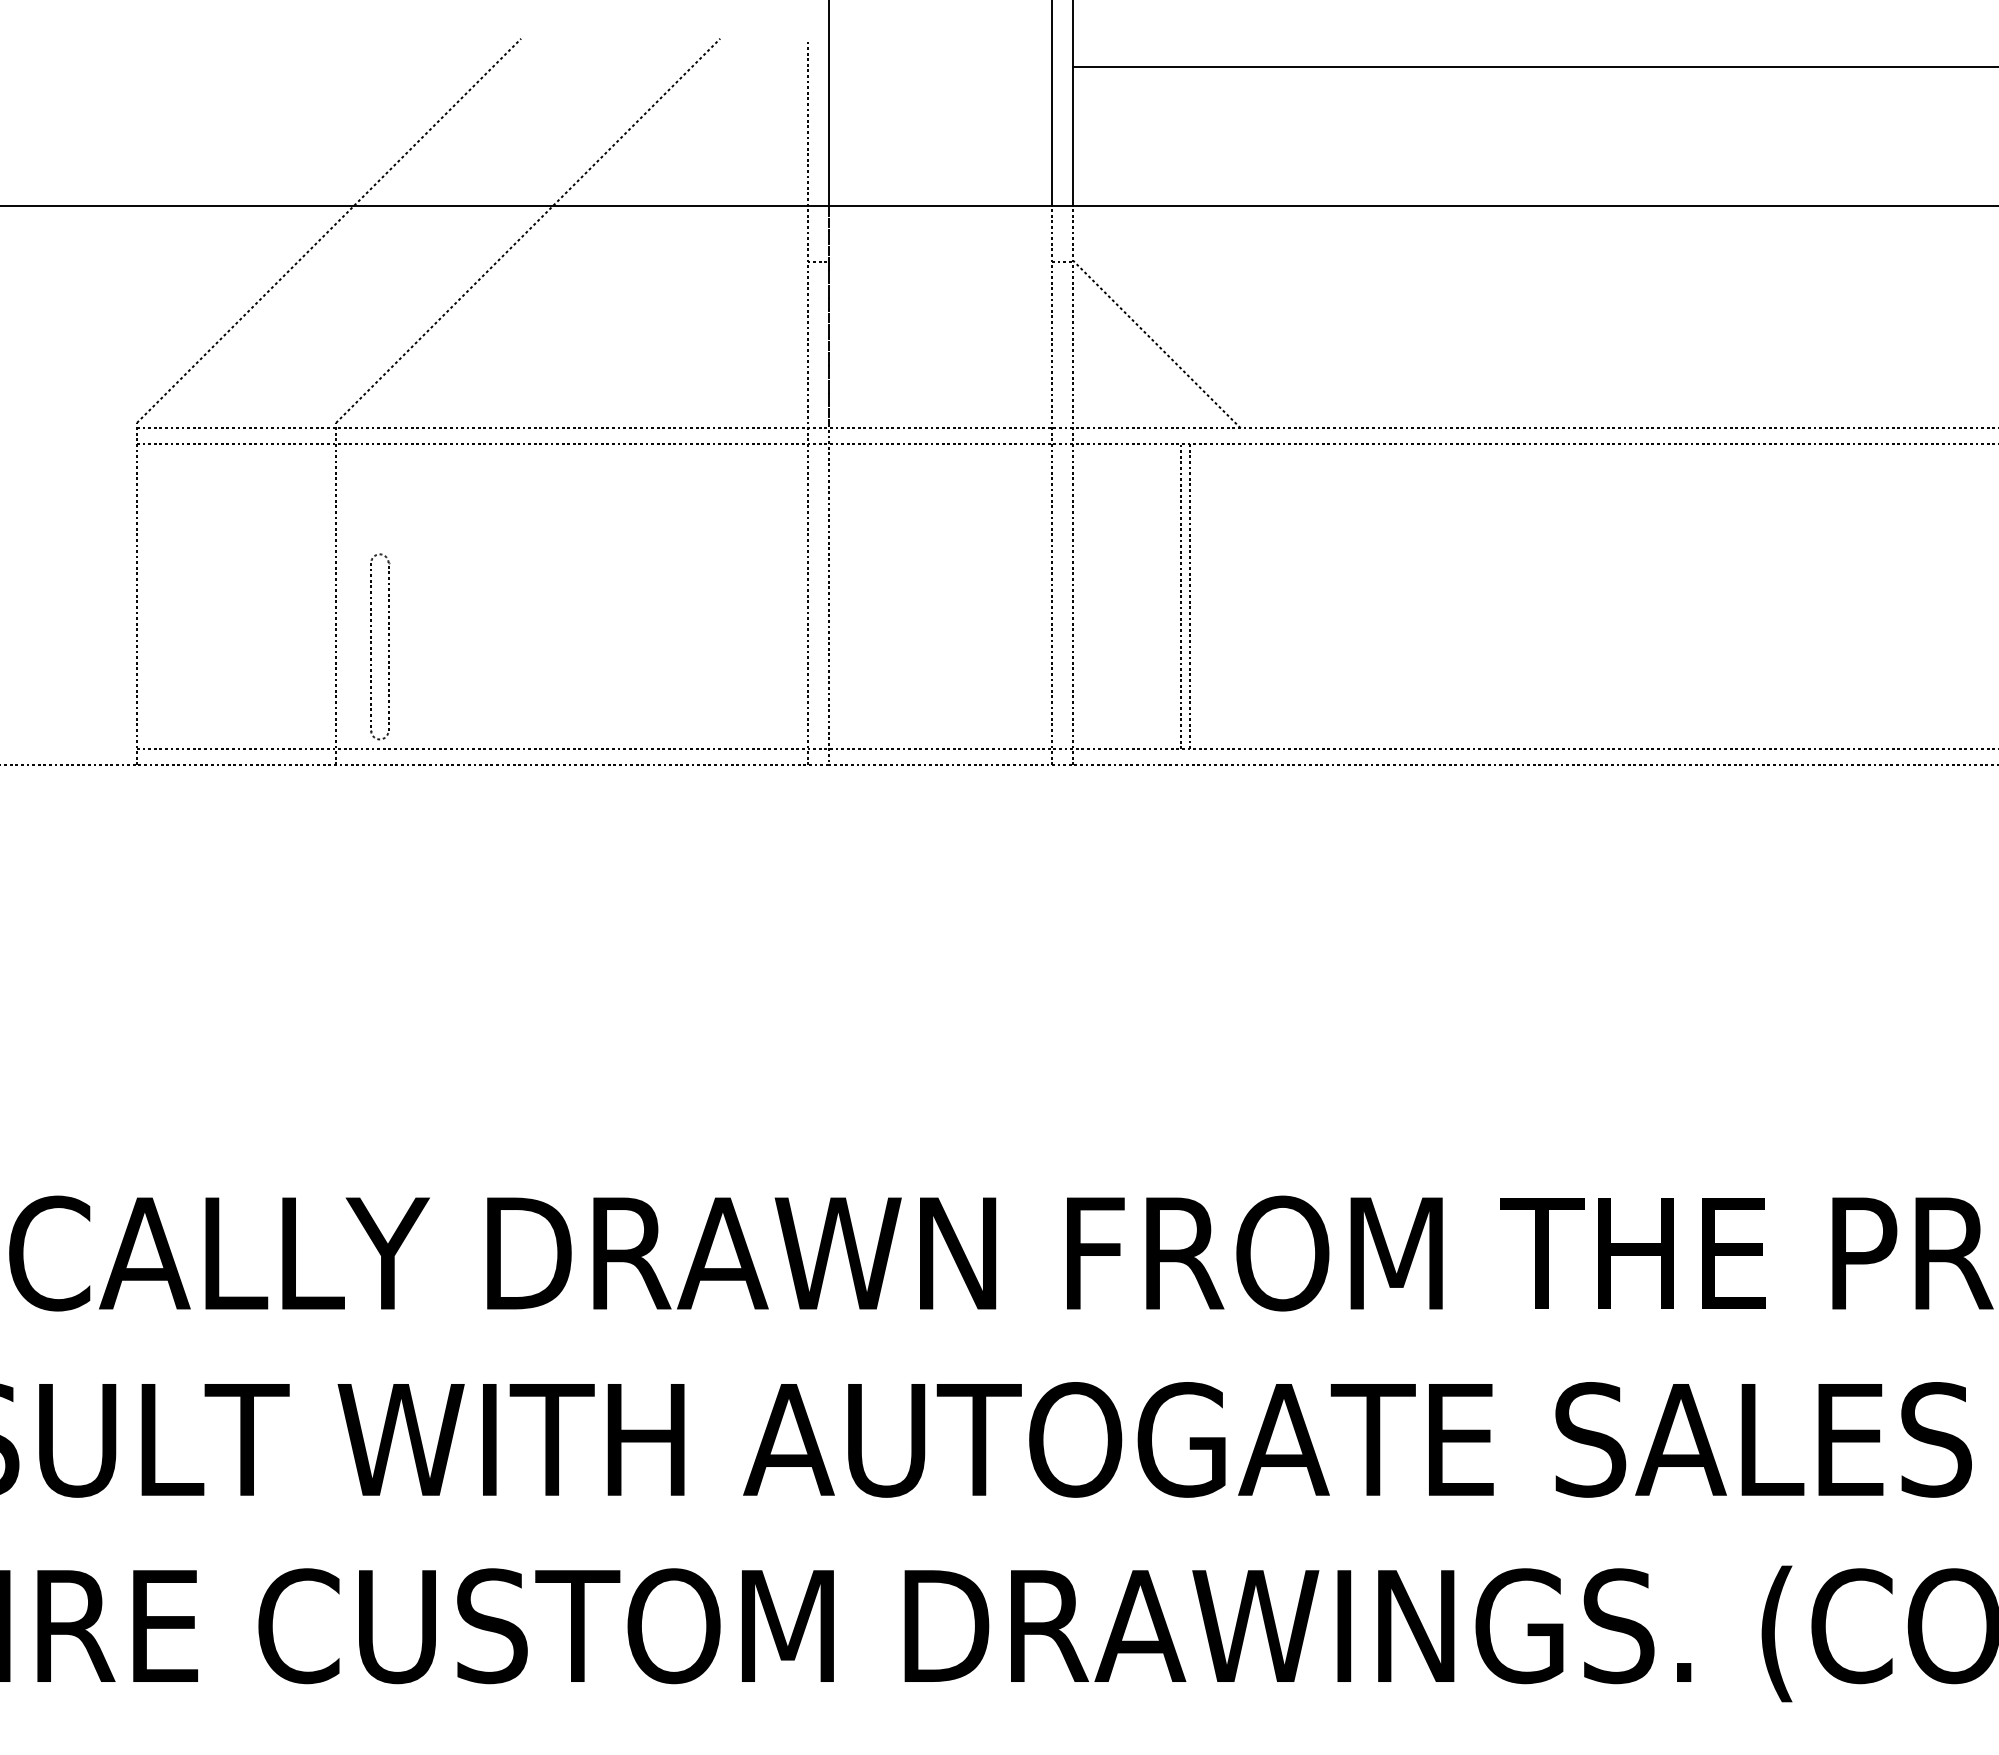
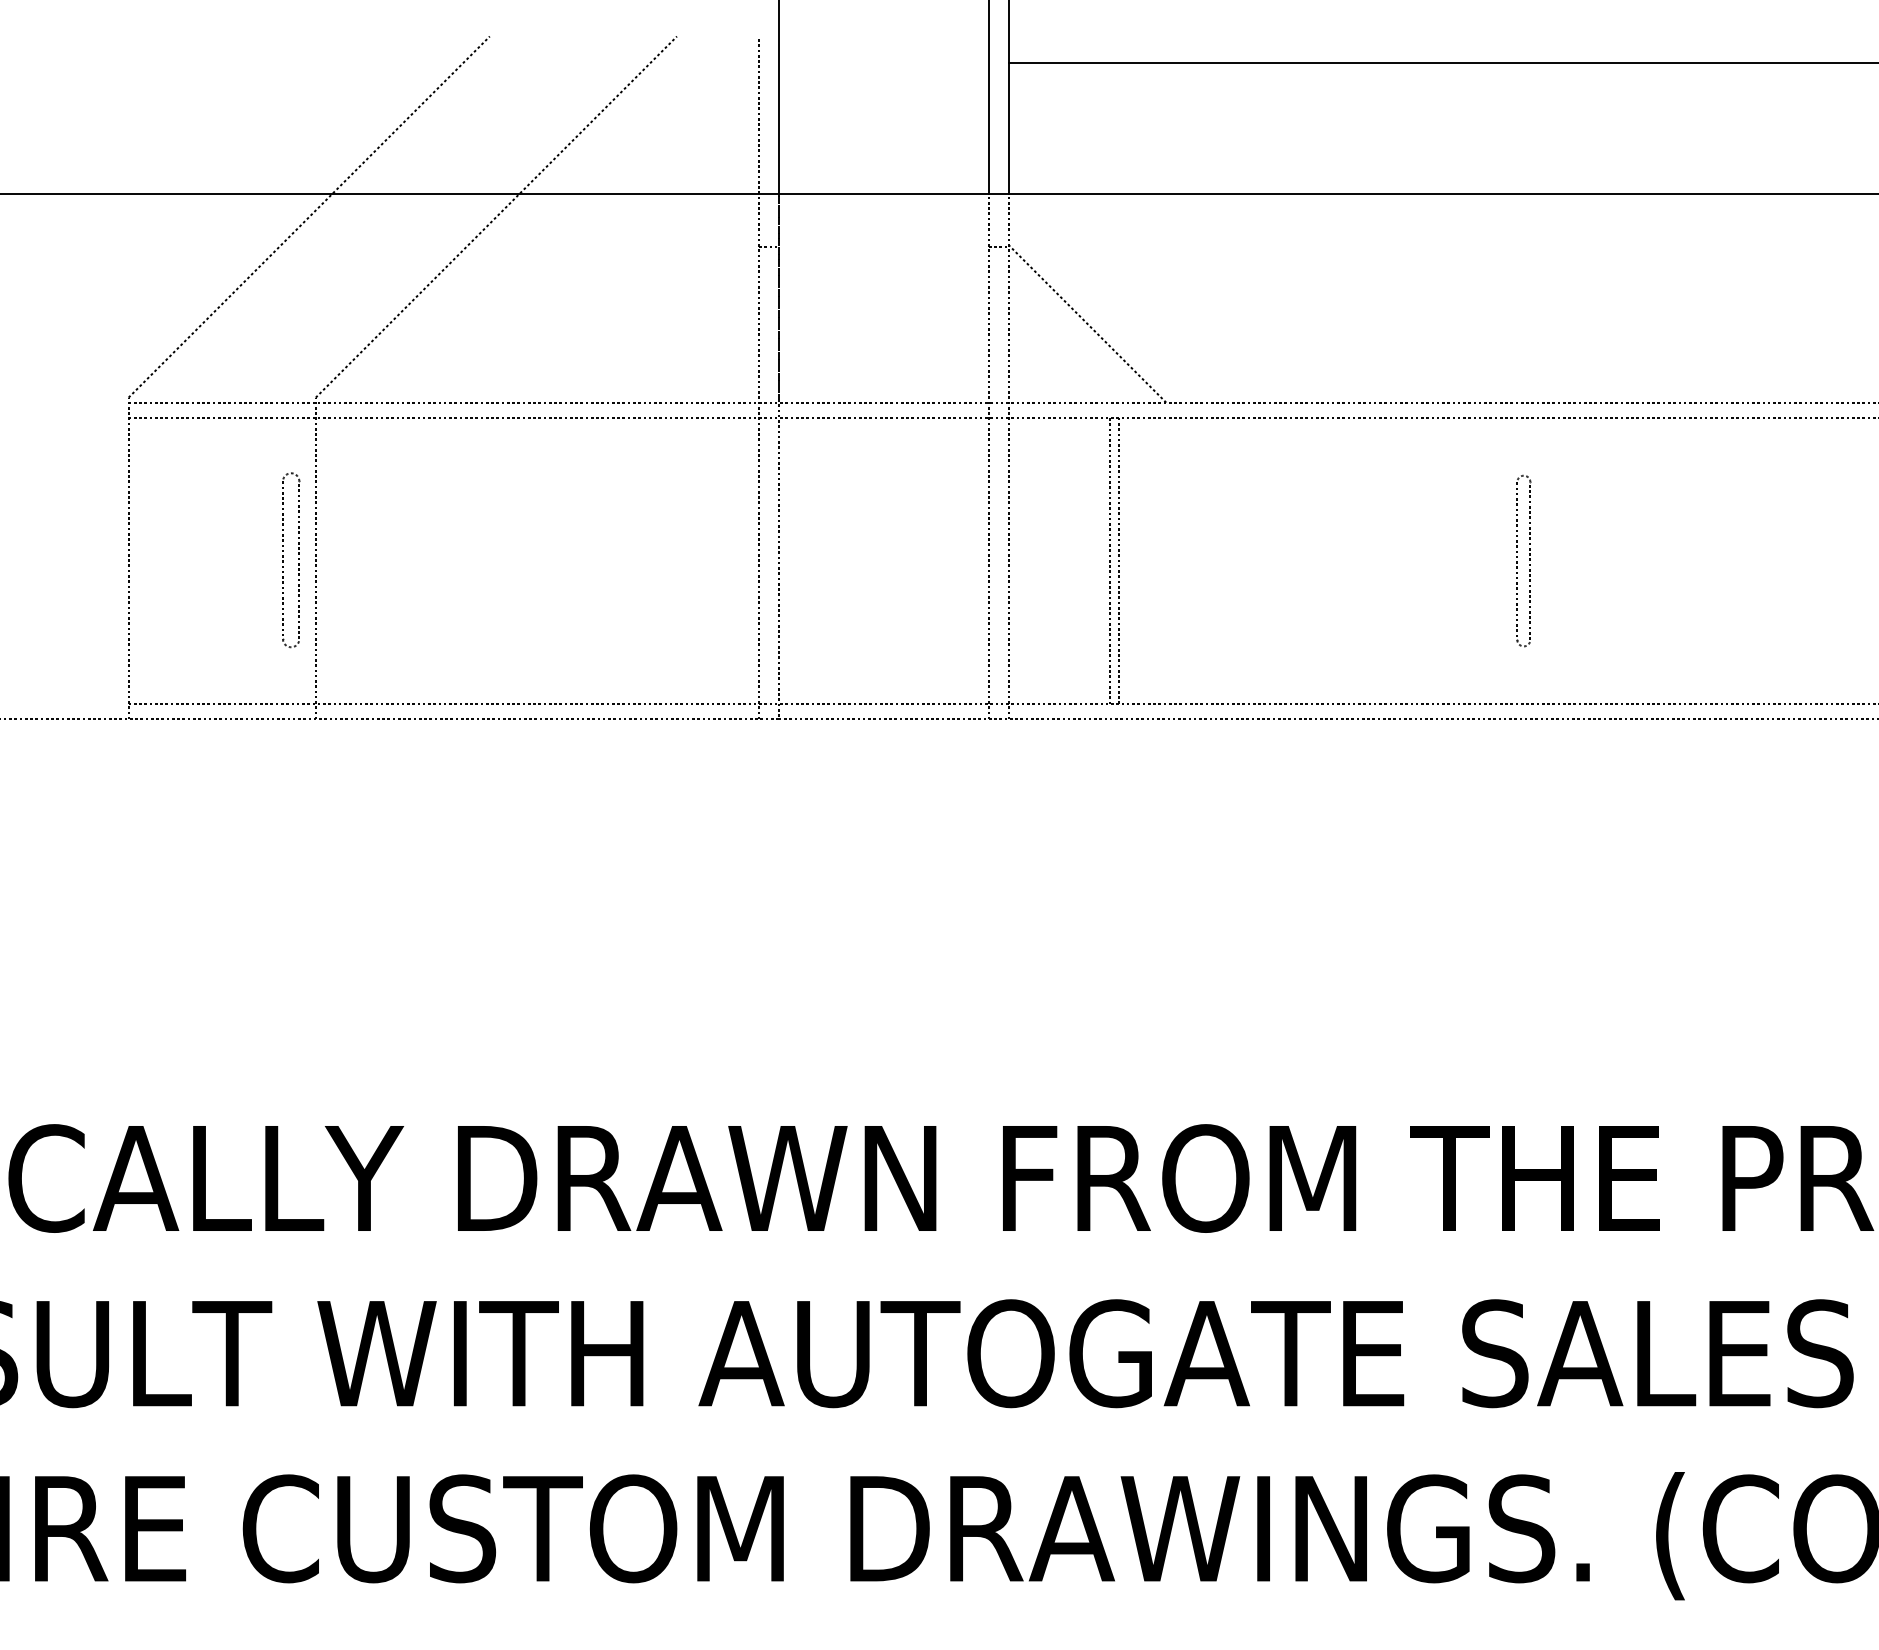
part: (1621, 596) -> (1524, 560), added
part: (388, 646) -> (299, 559), moved

